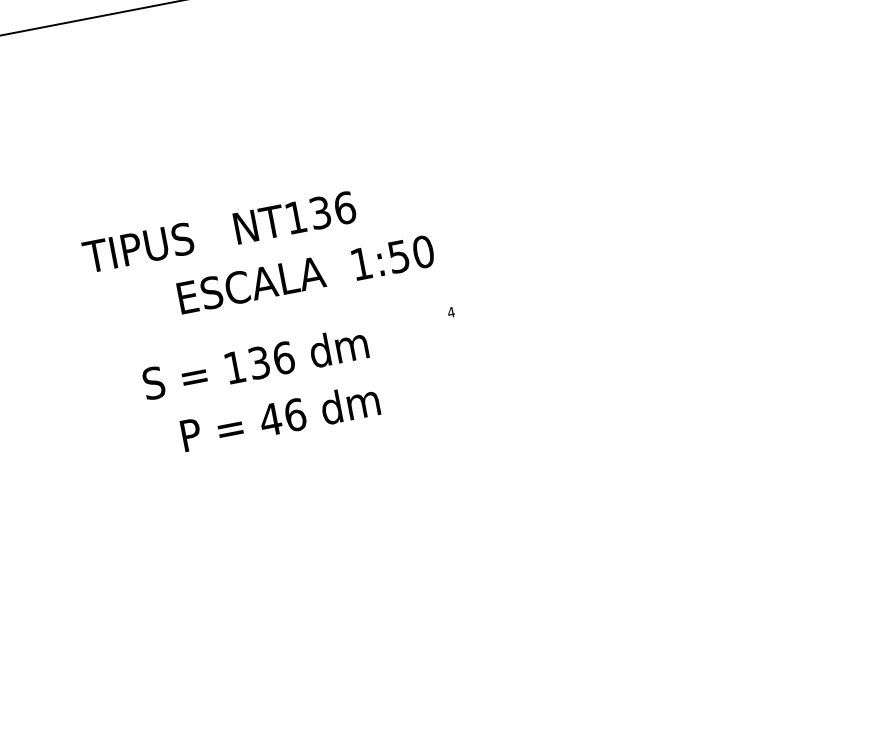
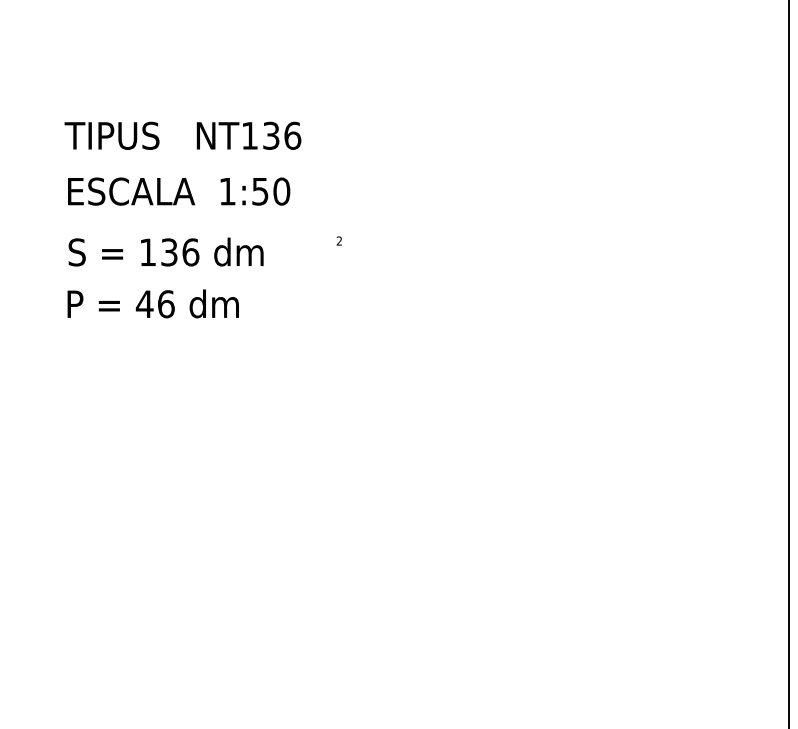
text: (218, 231) -> (182, 135), moved
text: (306, 274) -> (179, 191), moved
text: (451, 311) -> (339, 240), 4 -> 2
text: (279, 417) -> (152, 303), moved

